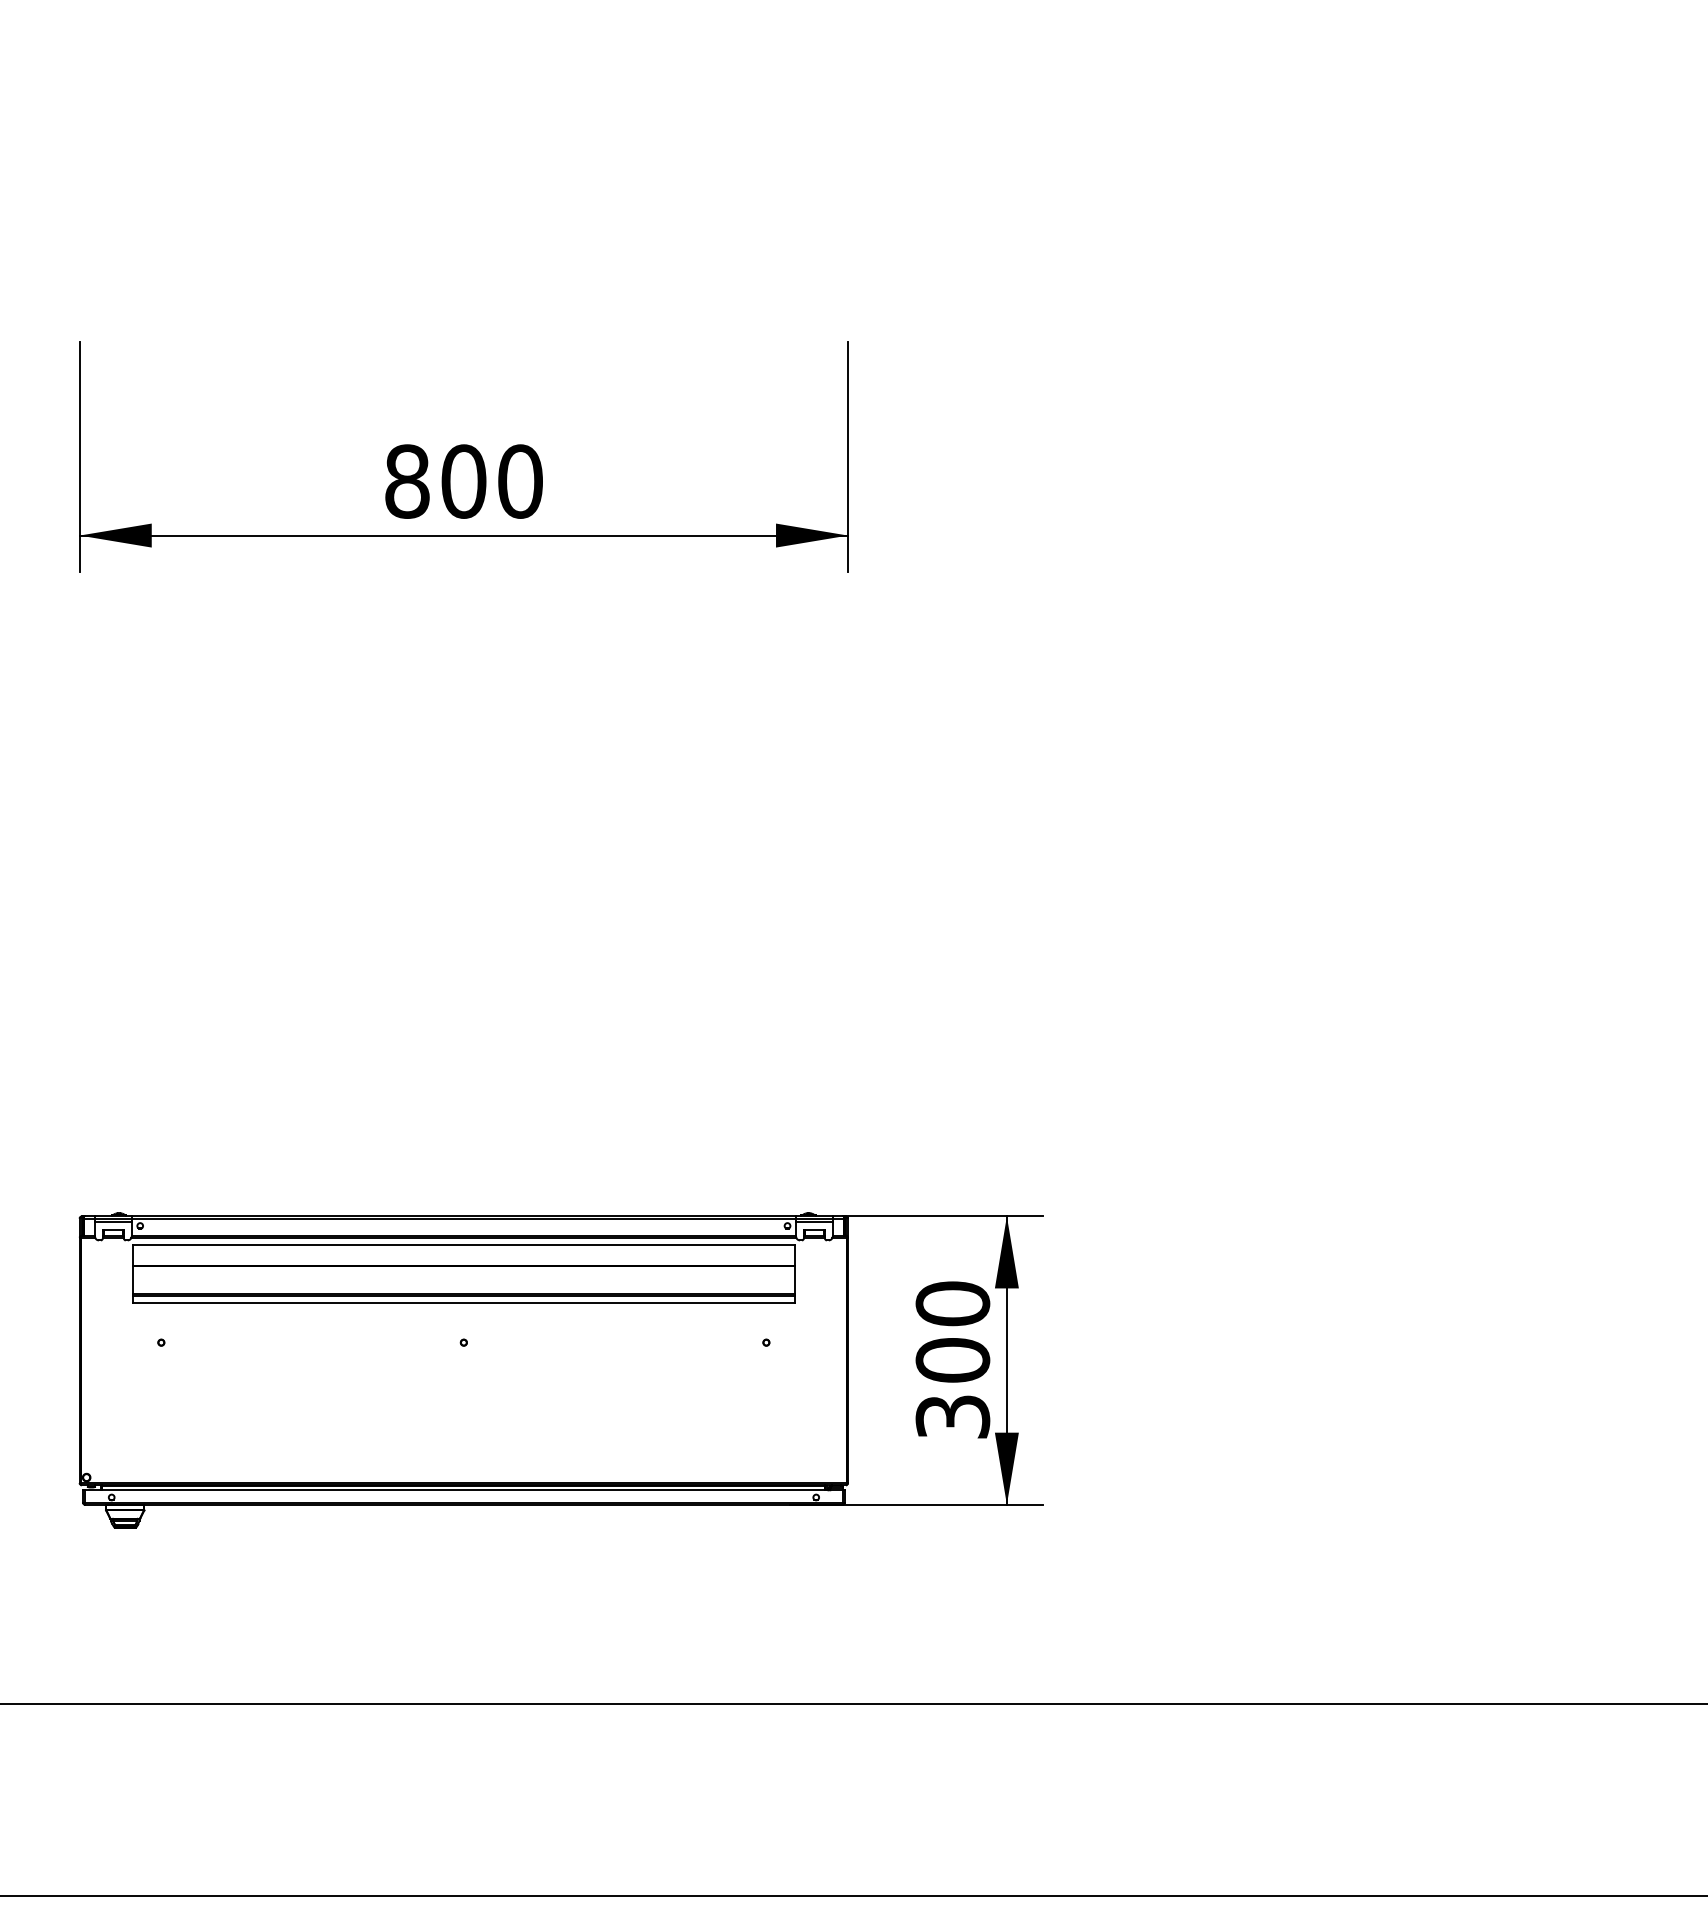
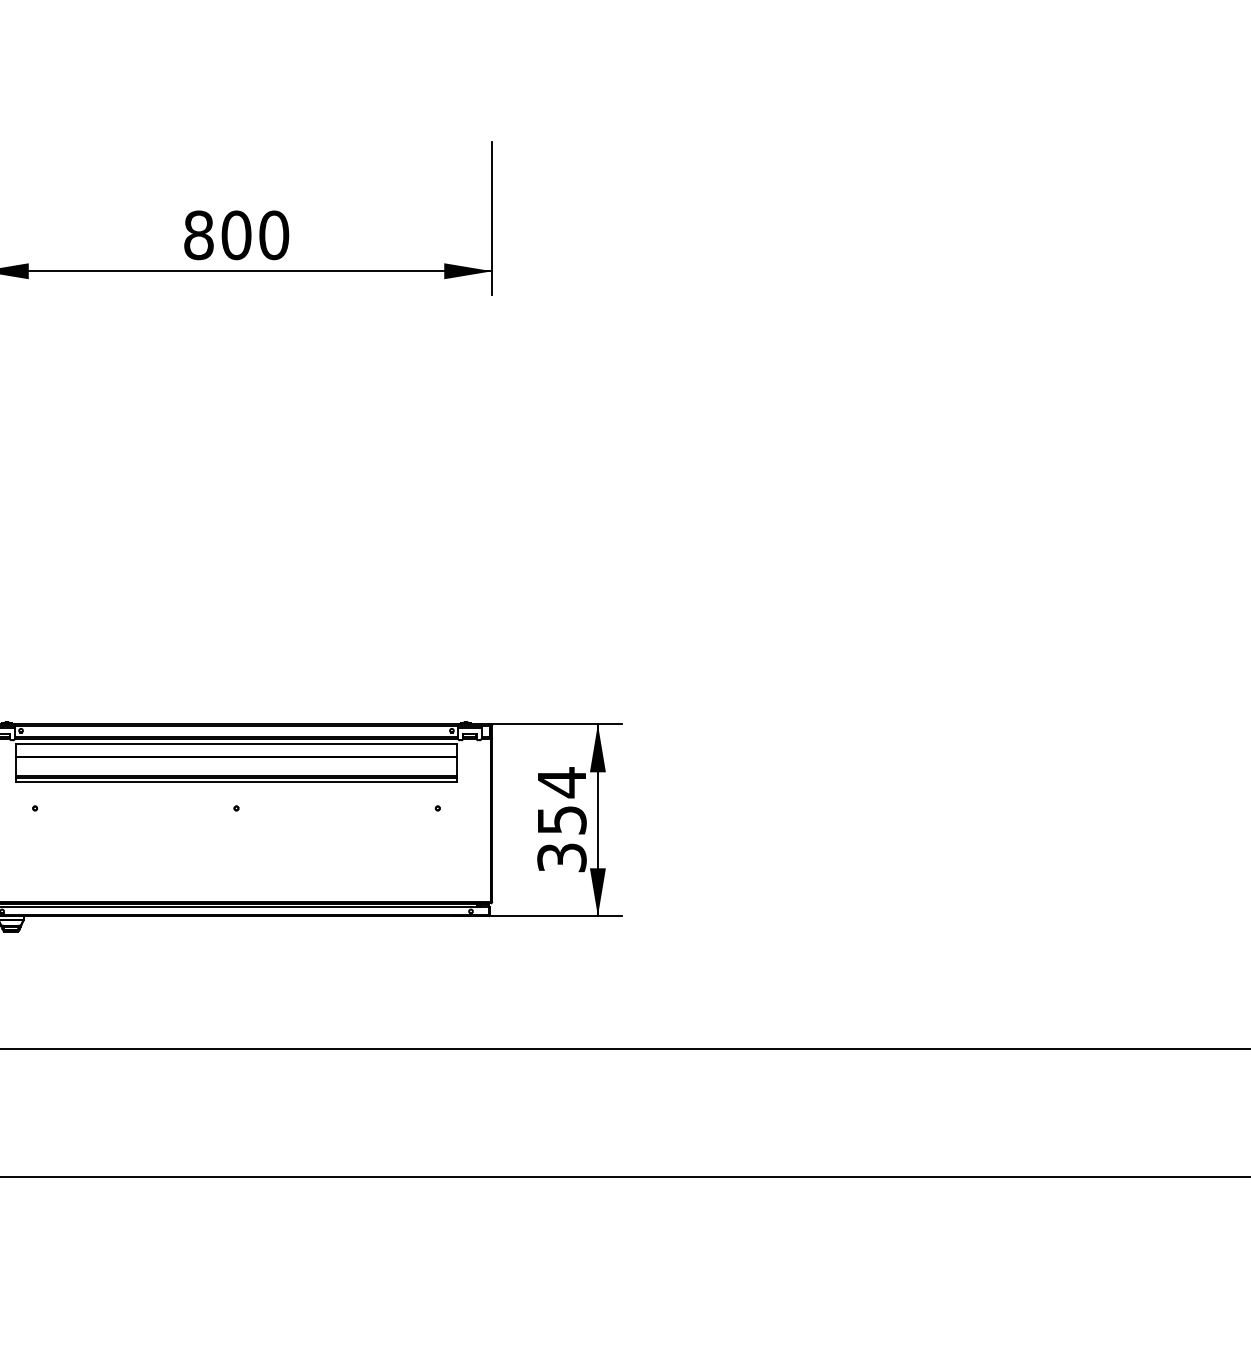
text: (952, 1330) -> (561, 800), 300 -> 354

